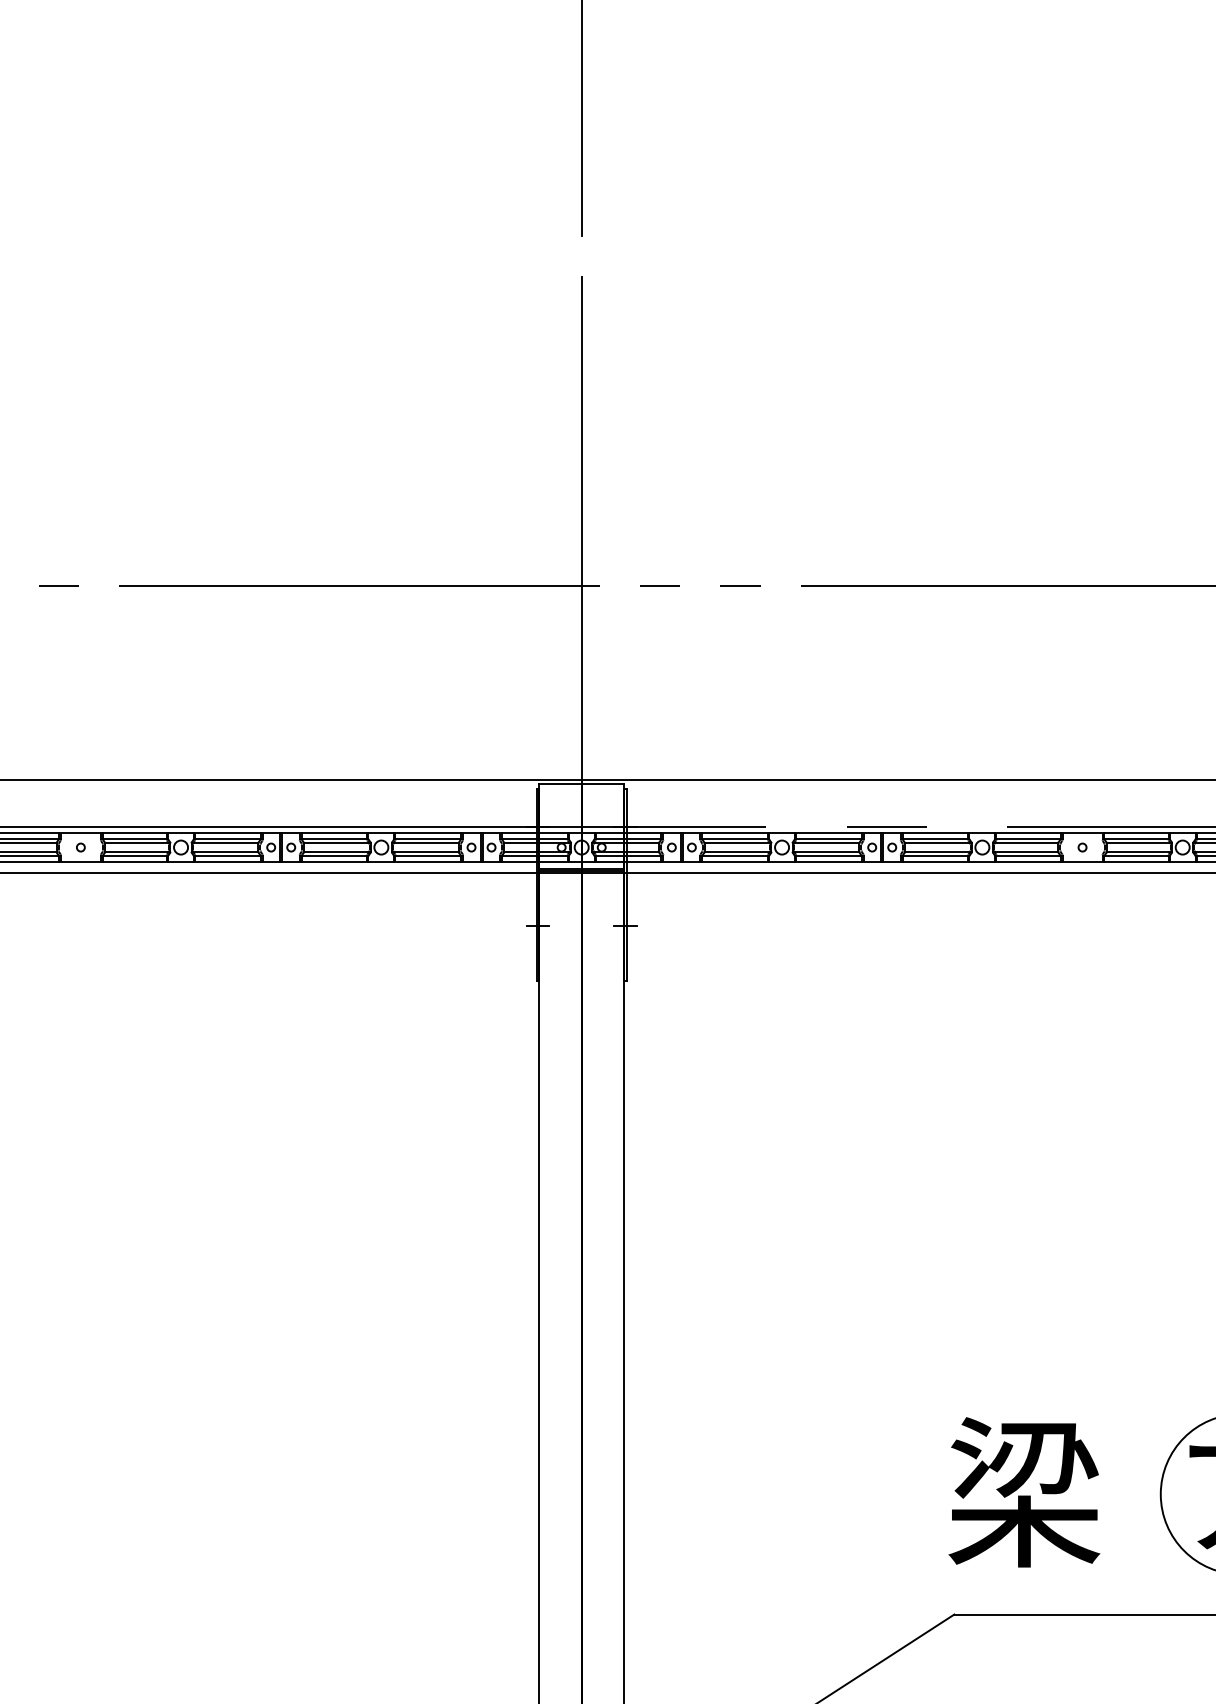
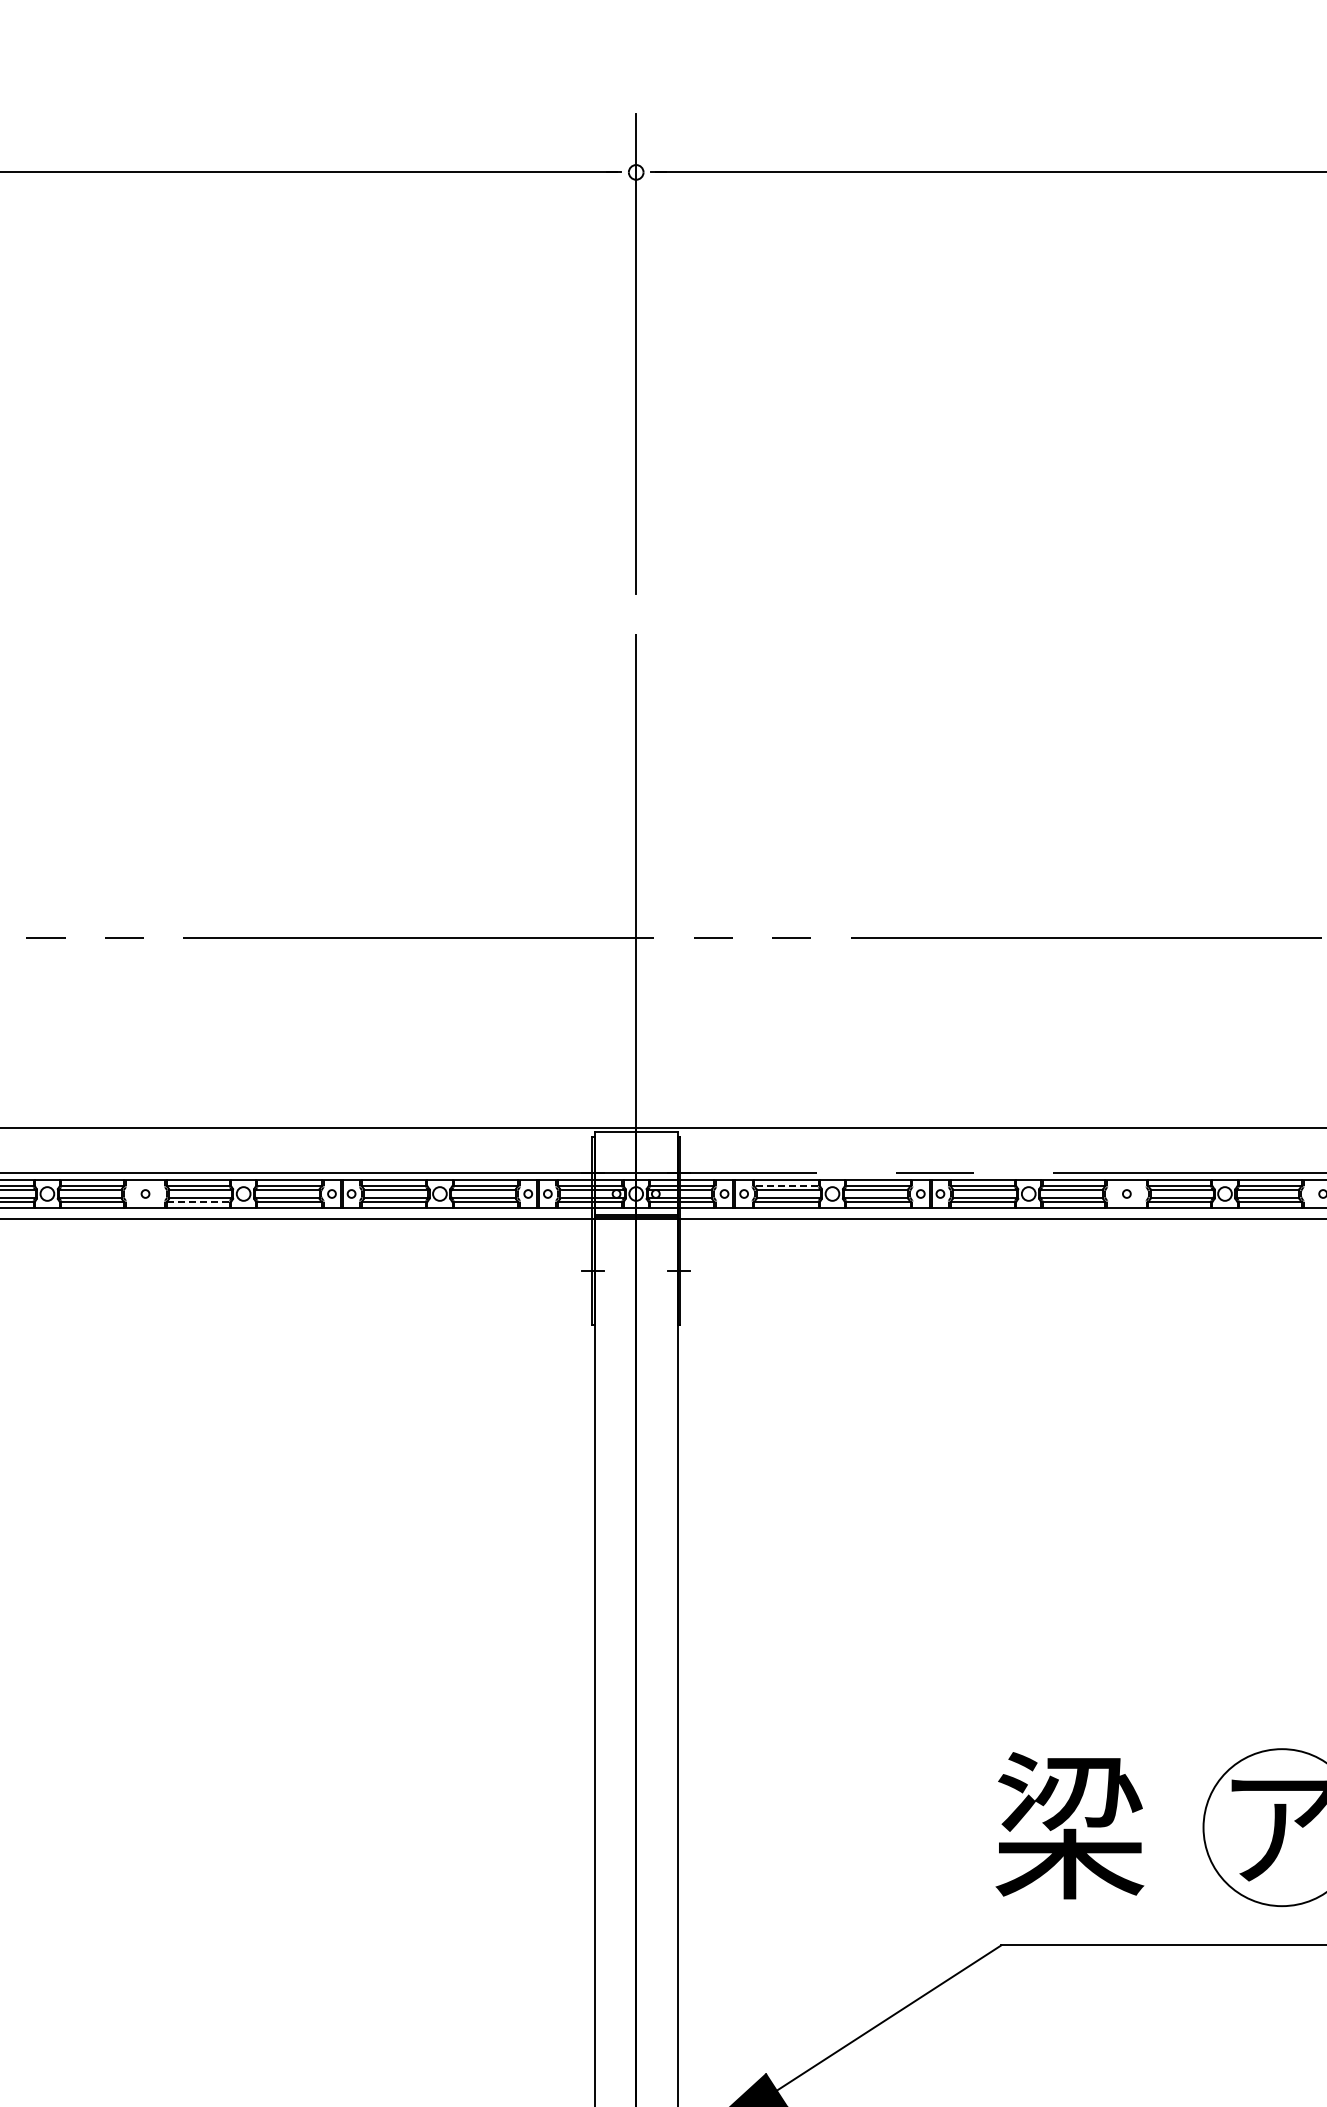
line: (737, 838) -> (788, 1185), solid -> dashed
line: (135, 856) -> (199, 1202), solid -> dashed

